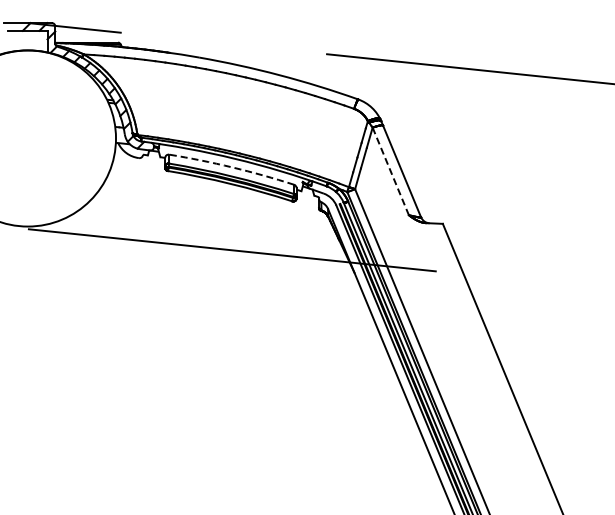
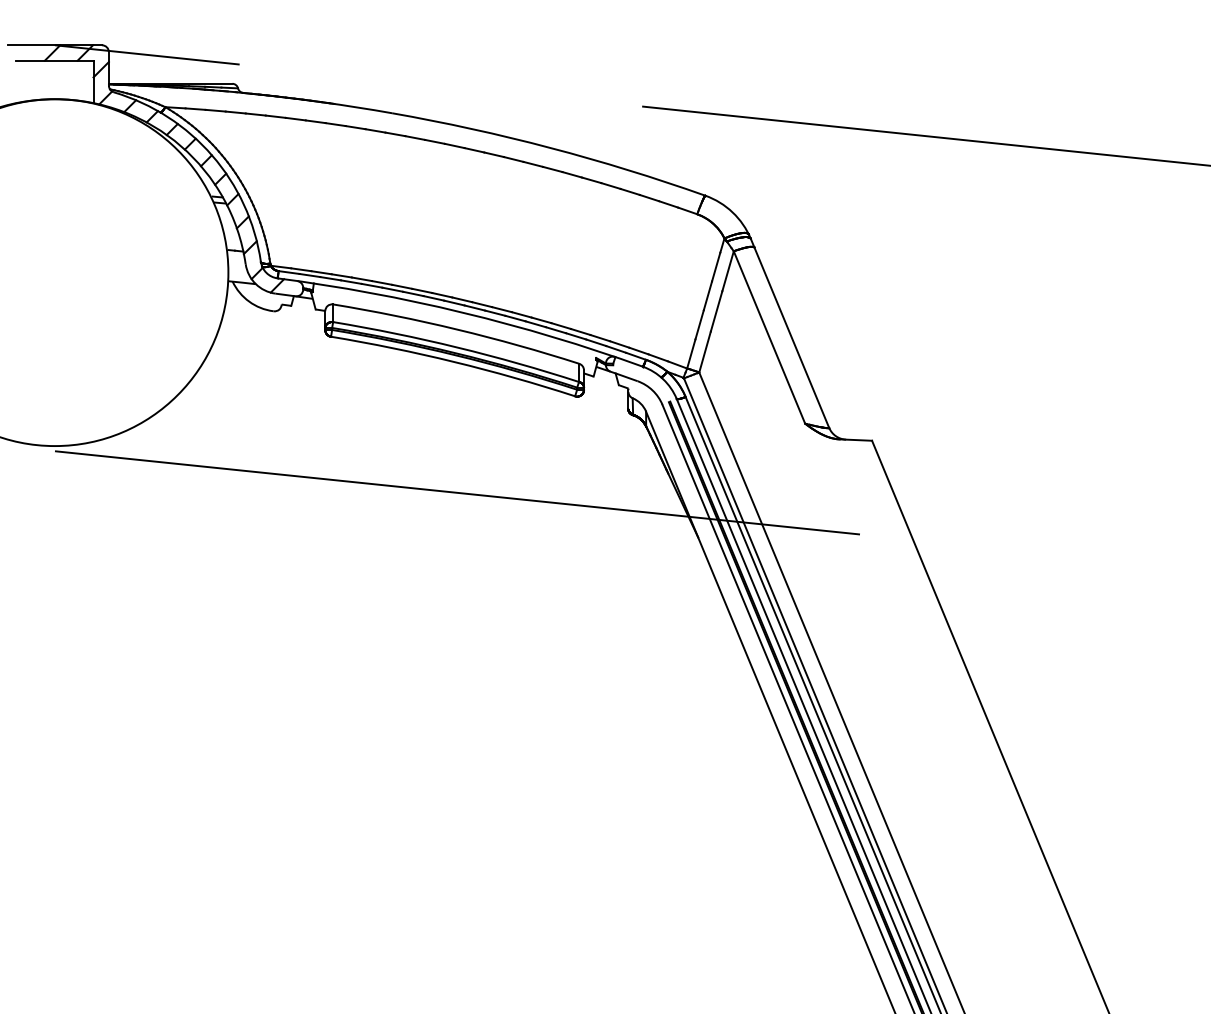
arc: (232, 167) -> (457, 329), dashed -> solid
line: (390, 171) -> (768, 337), dashed -> solid

